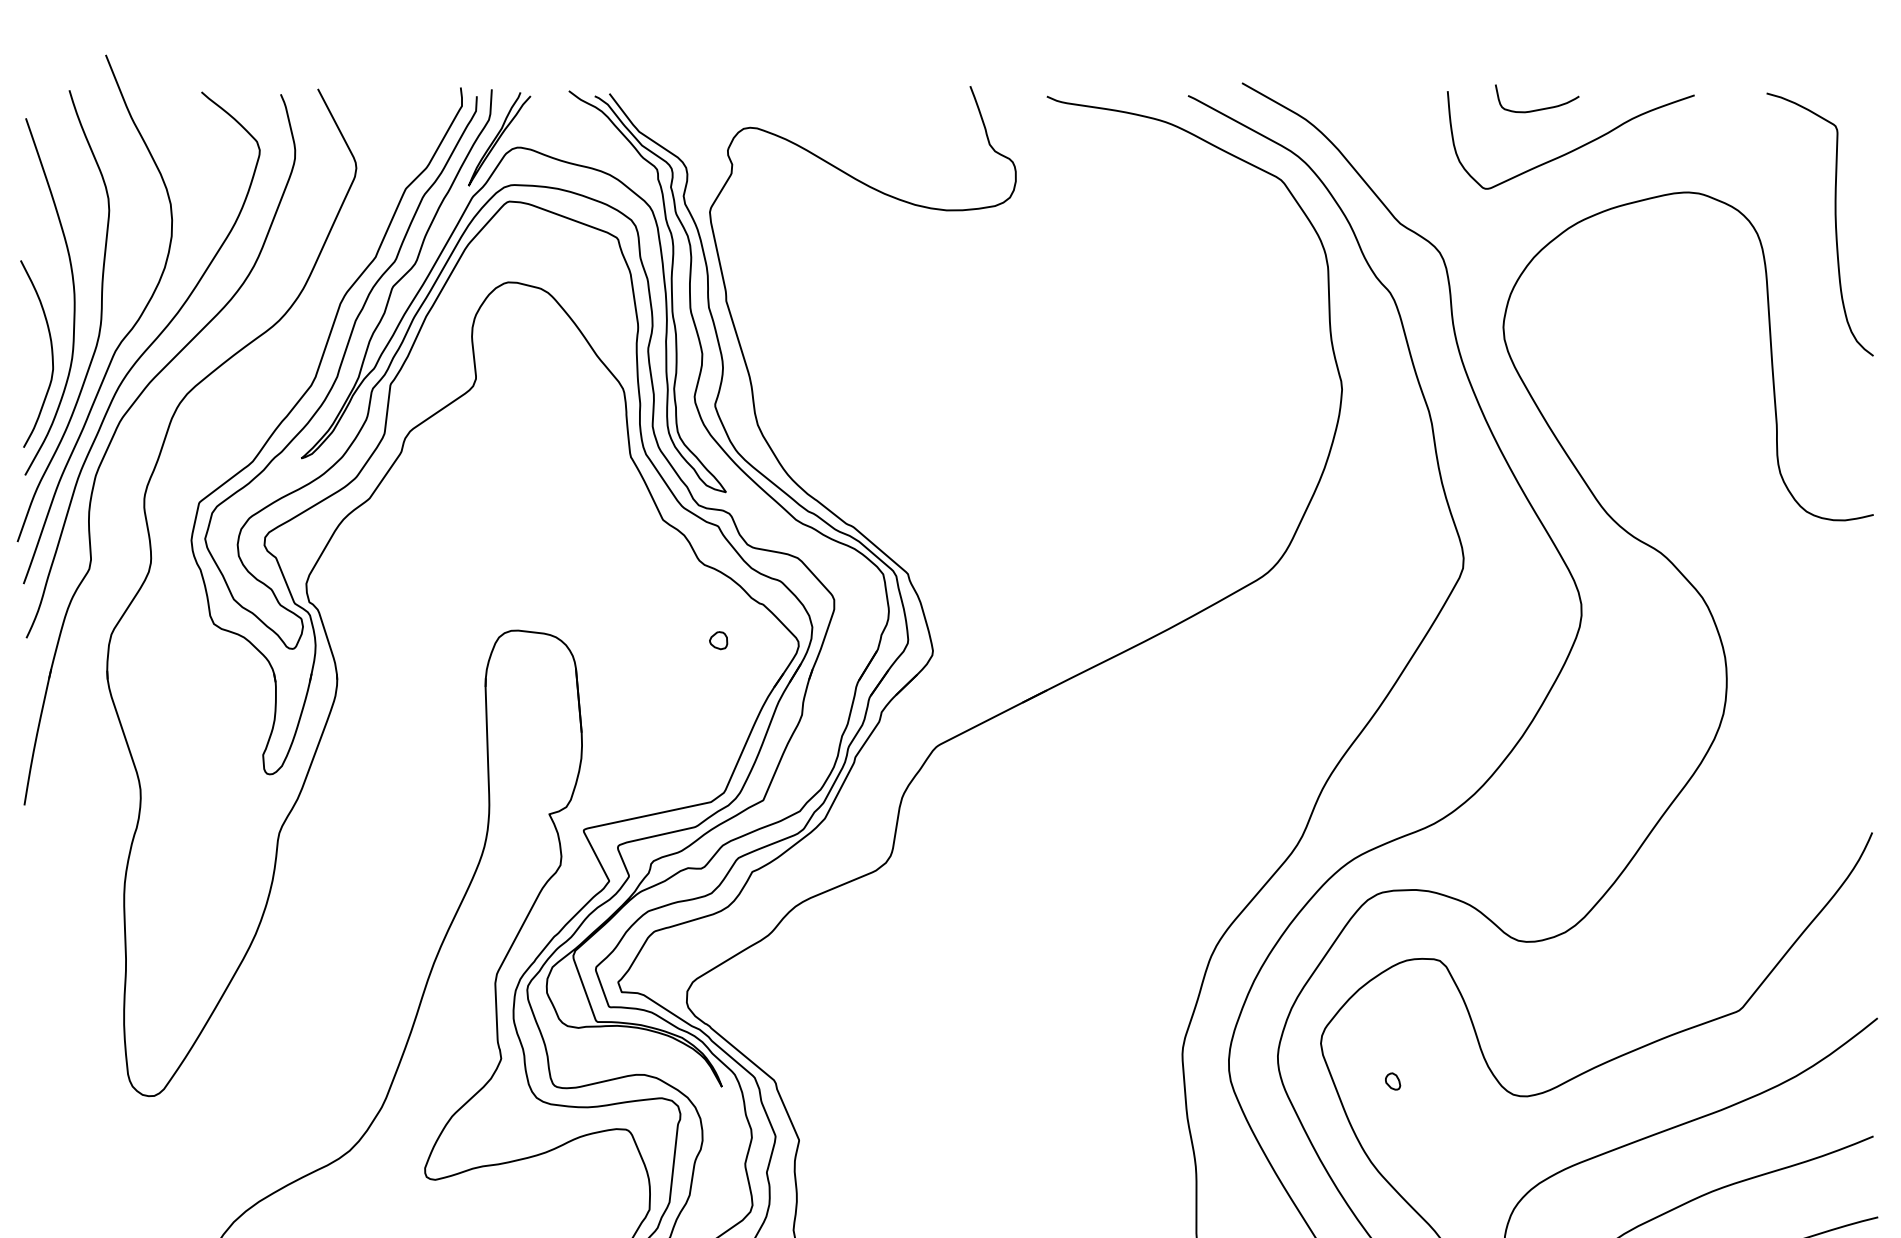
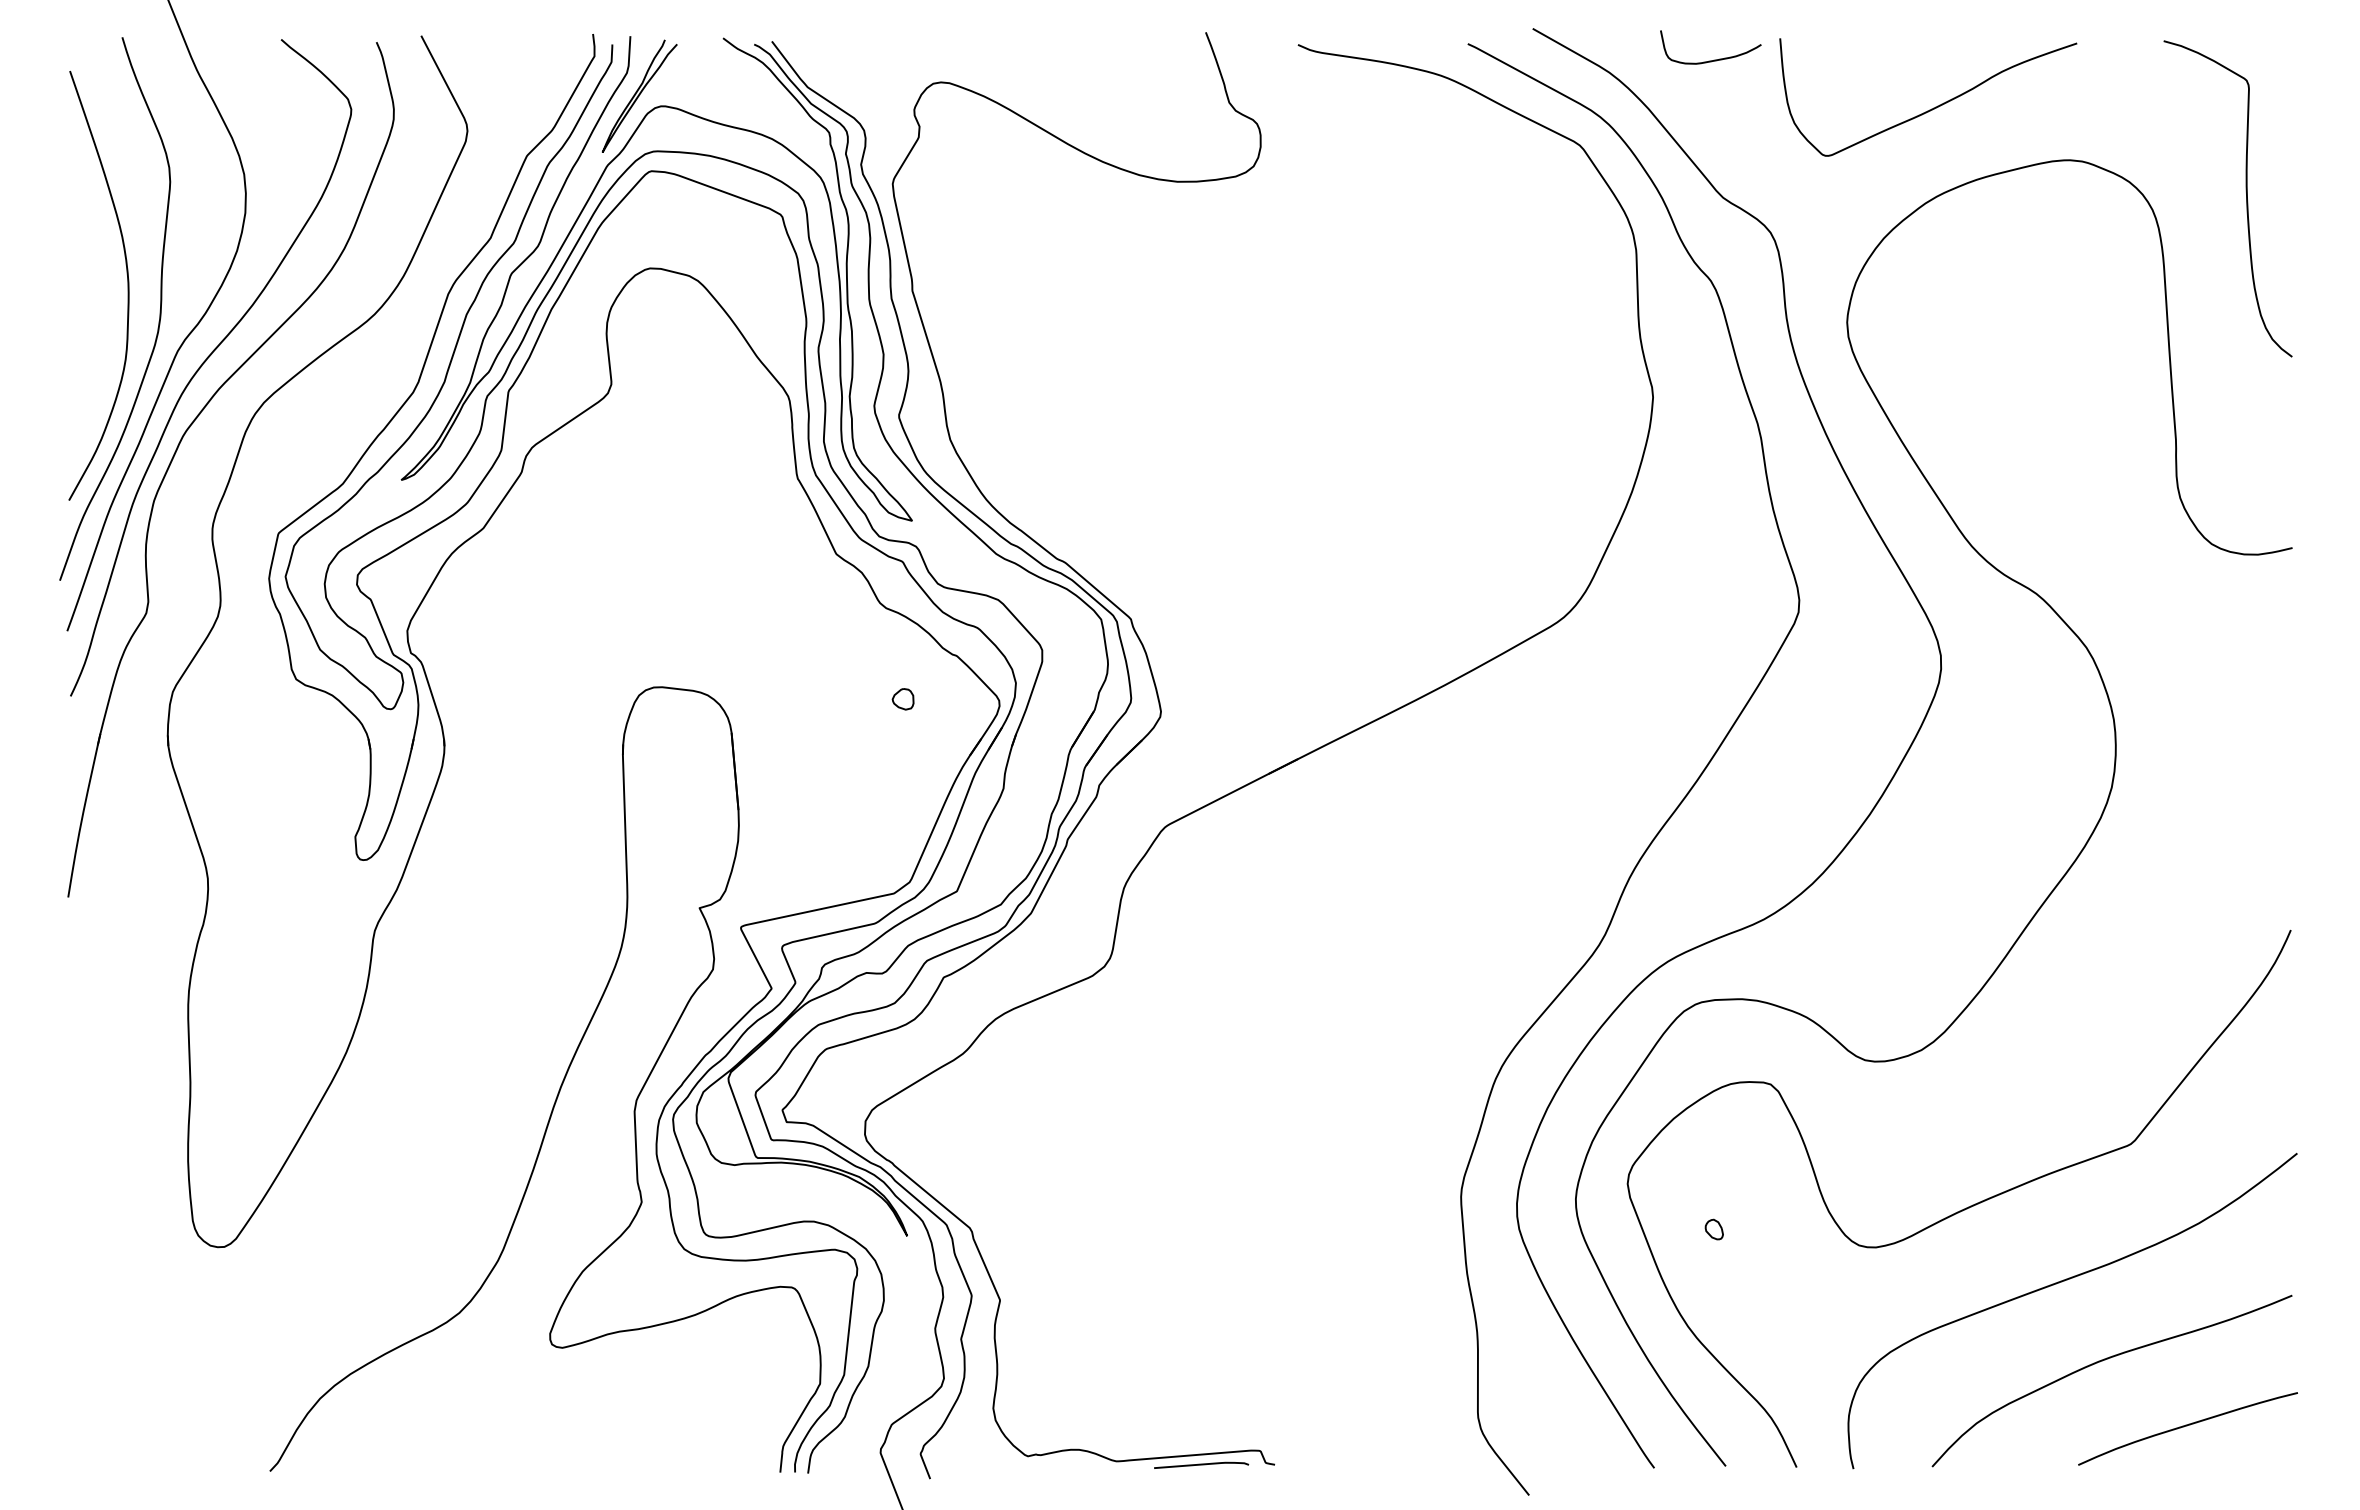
curve: (1540, 108) -> (1714, 59), moved
curve: (51, 352) -> (100, 352), removed

